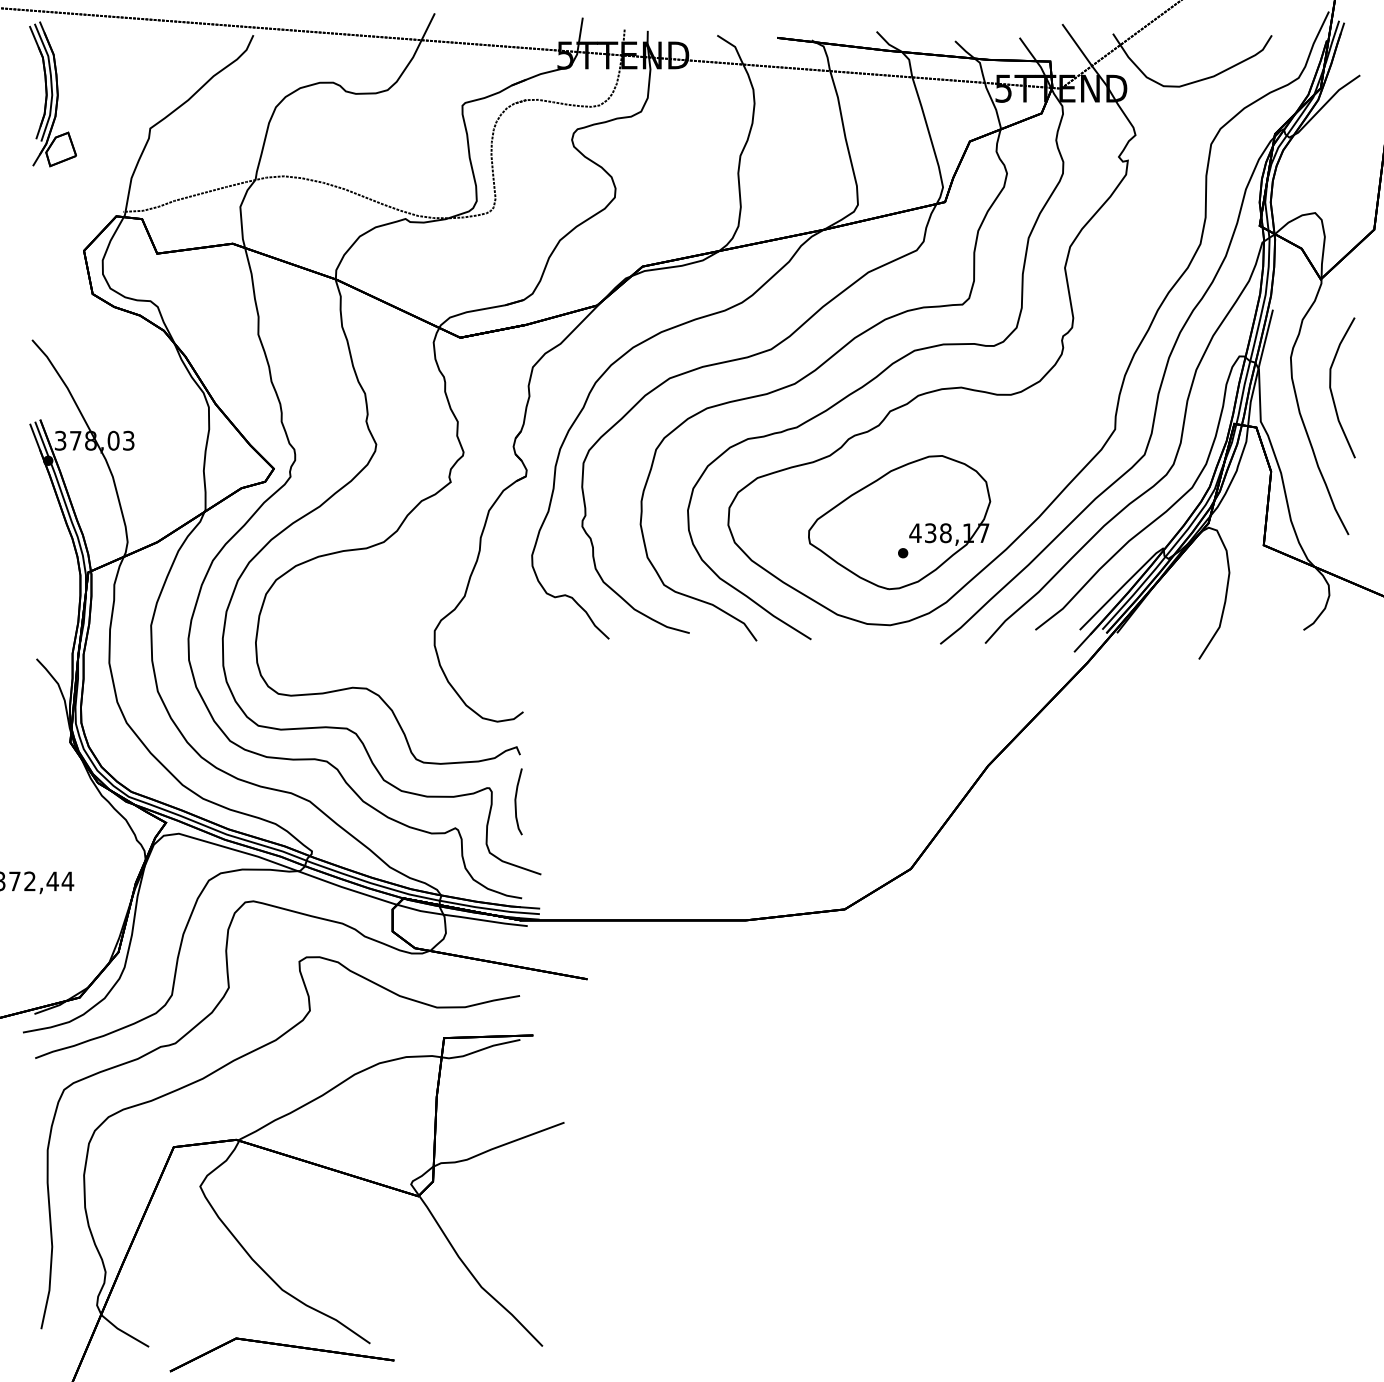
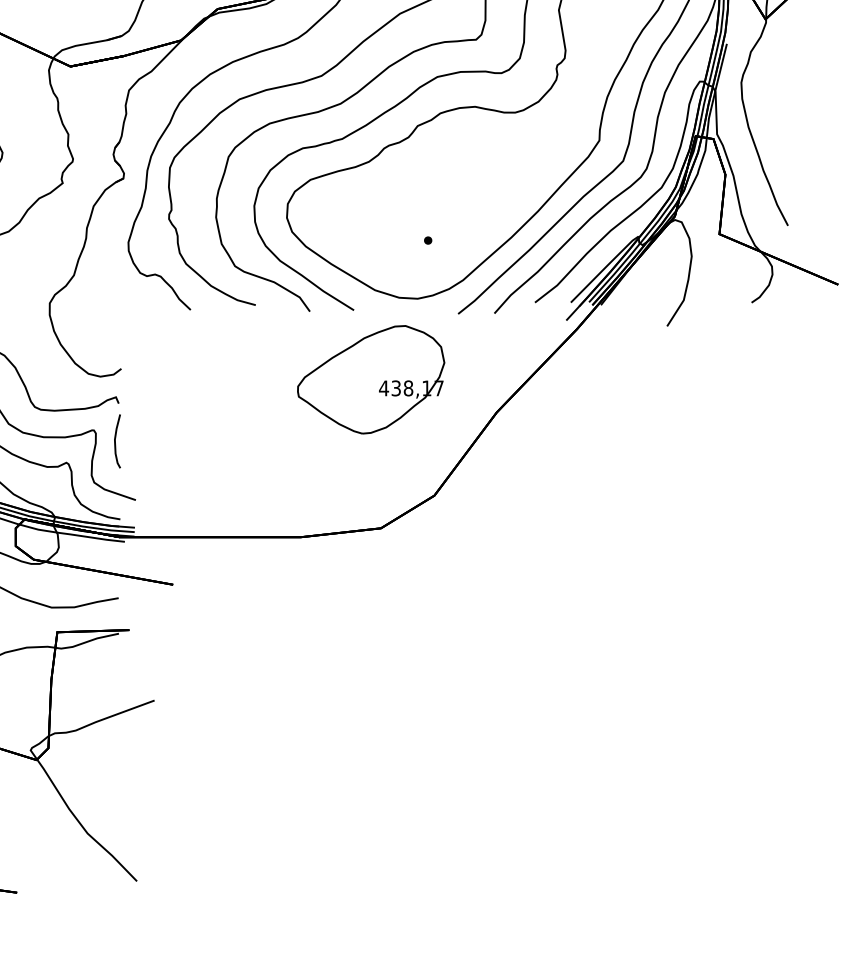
curve: (1332, 391) -> (775, 109), removed
part: (899, 522) -> (371, 379), moved

